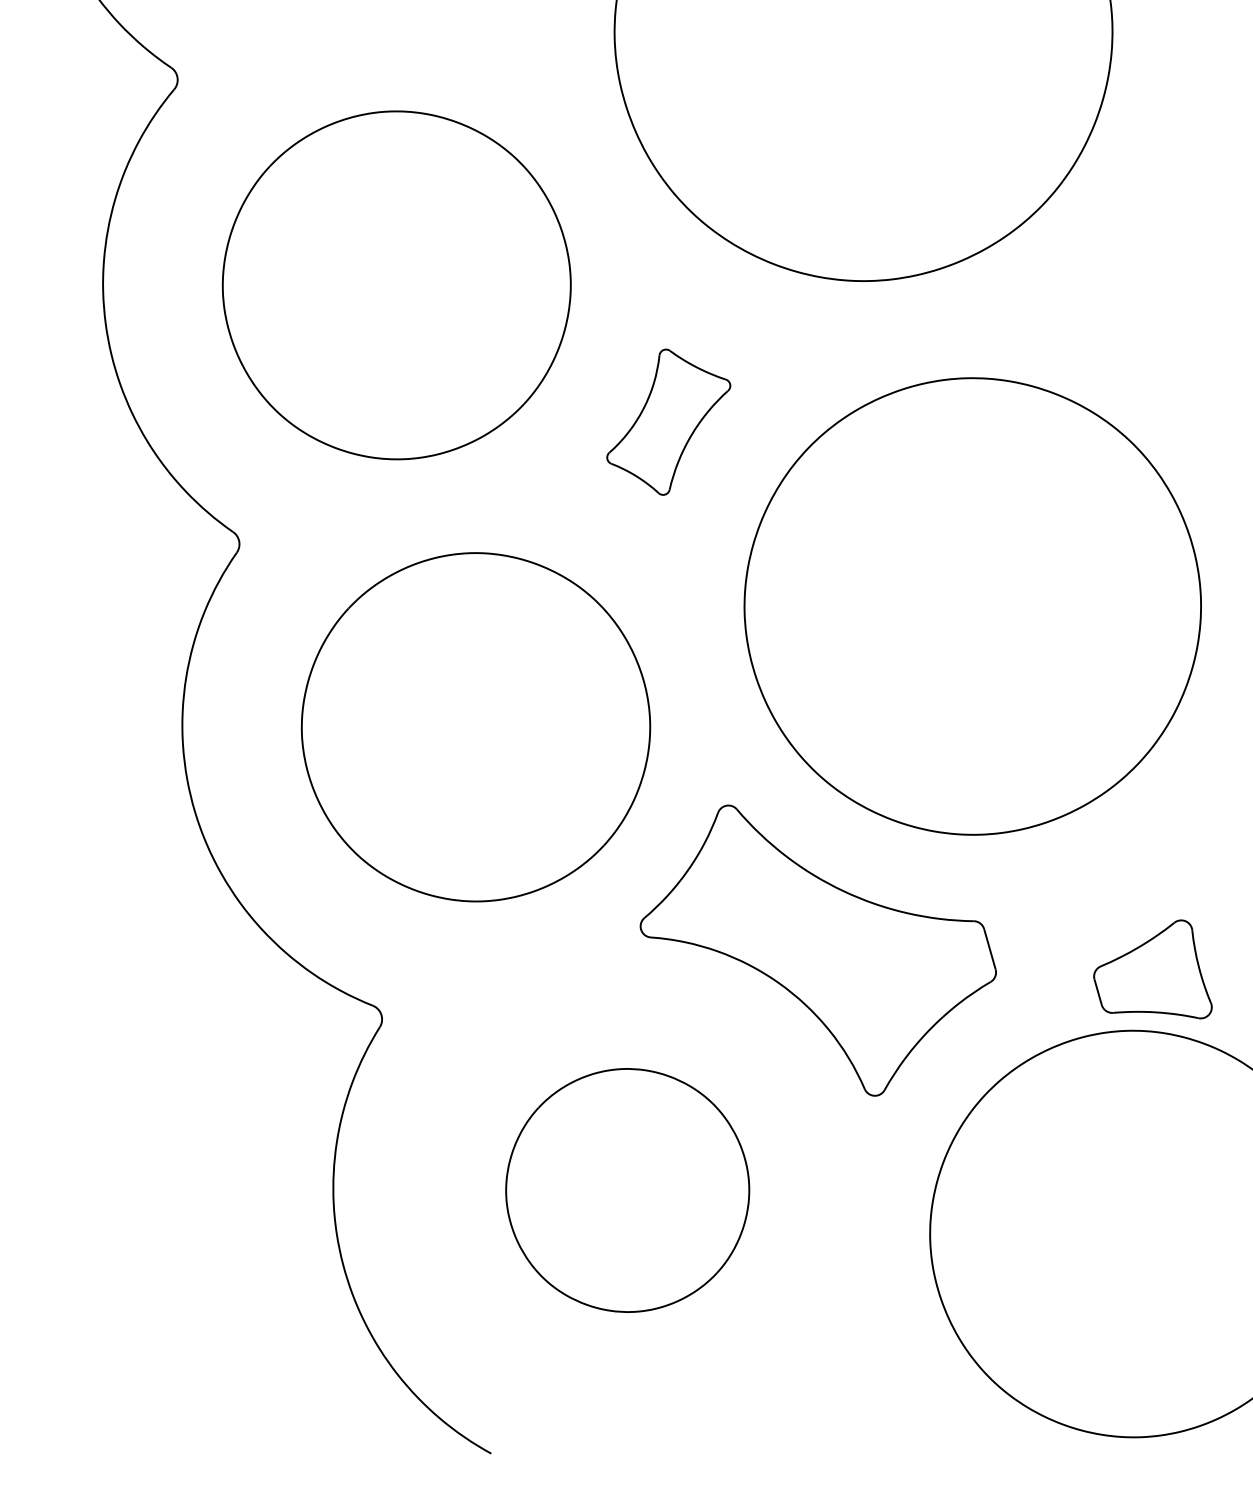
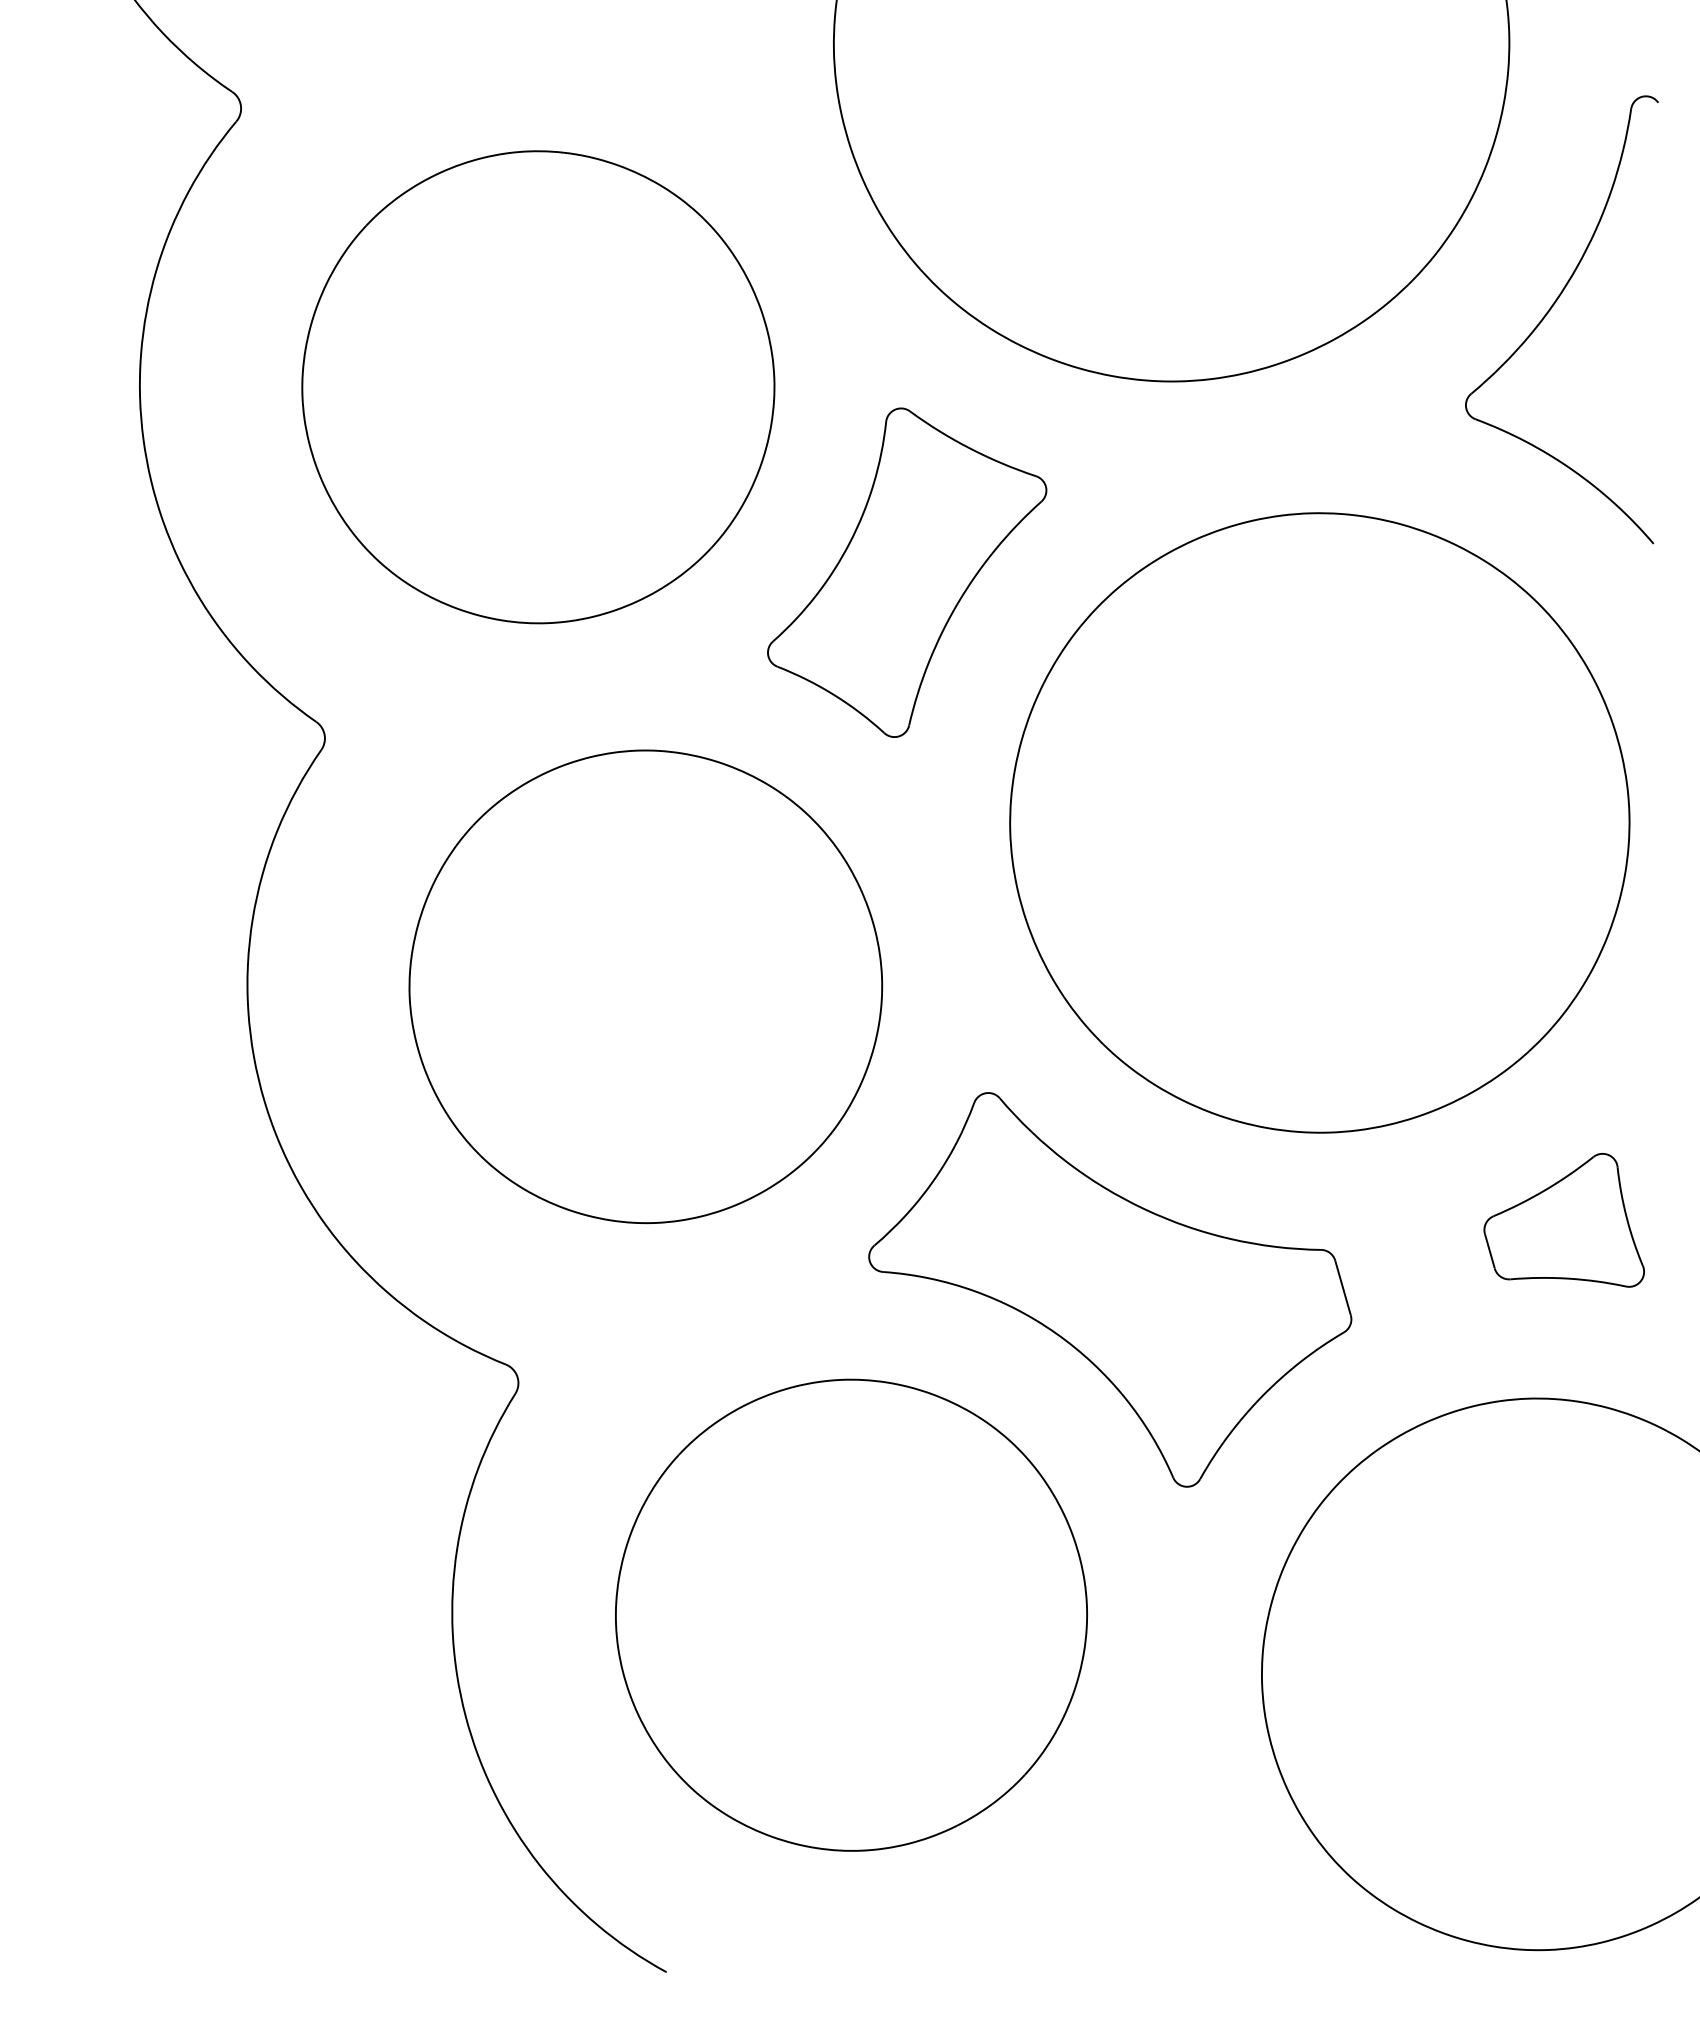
part: (1141, 231) -> (1548, 314), added
part: (668, 422) -> (906, 573), size x1.67
part: (1152, 969) -> (1563, 1220), moved
part: (627, 1190) -> (851, 1615), size x1.43

